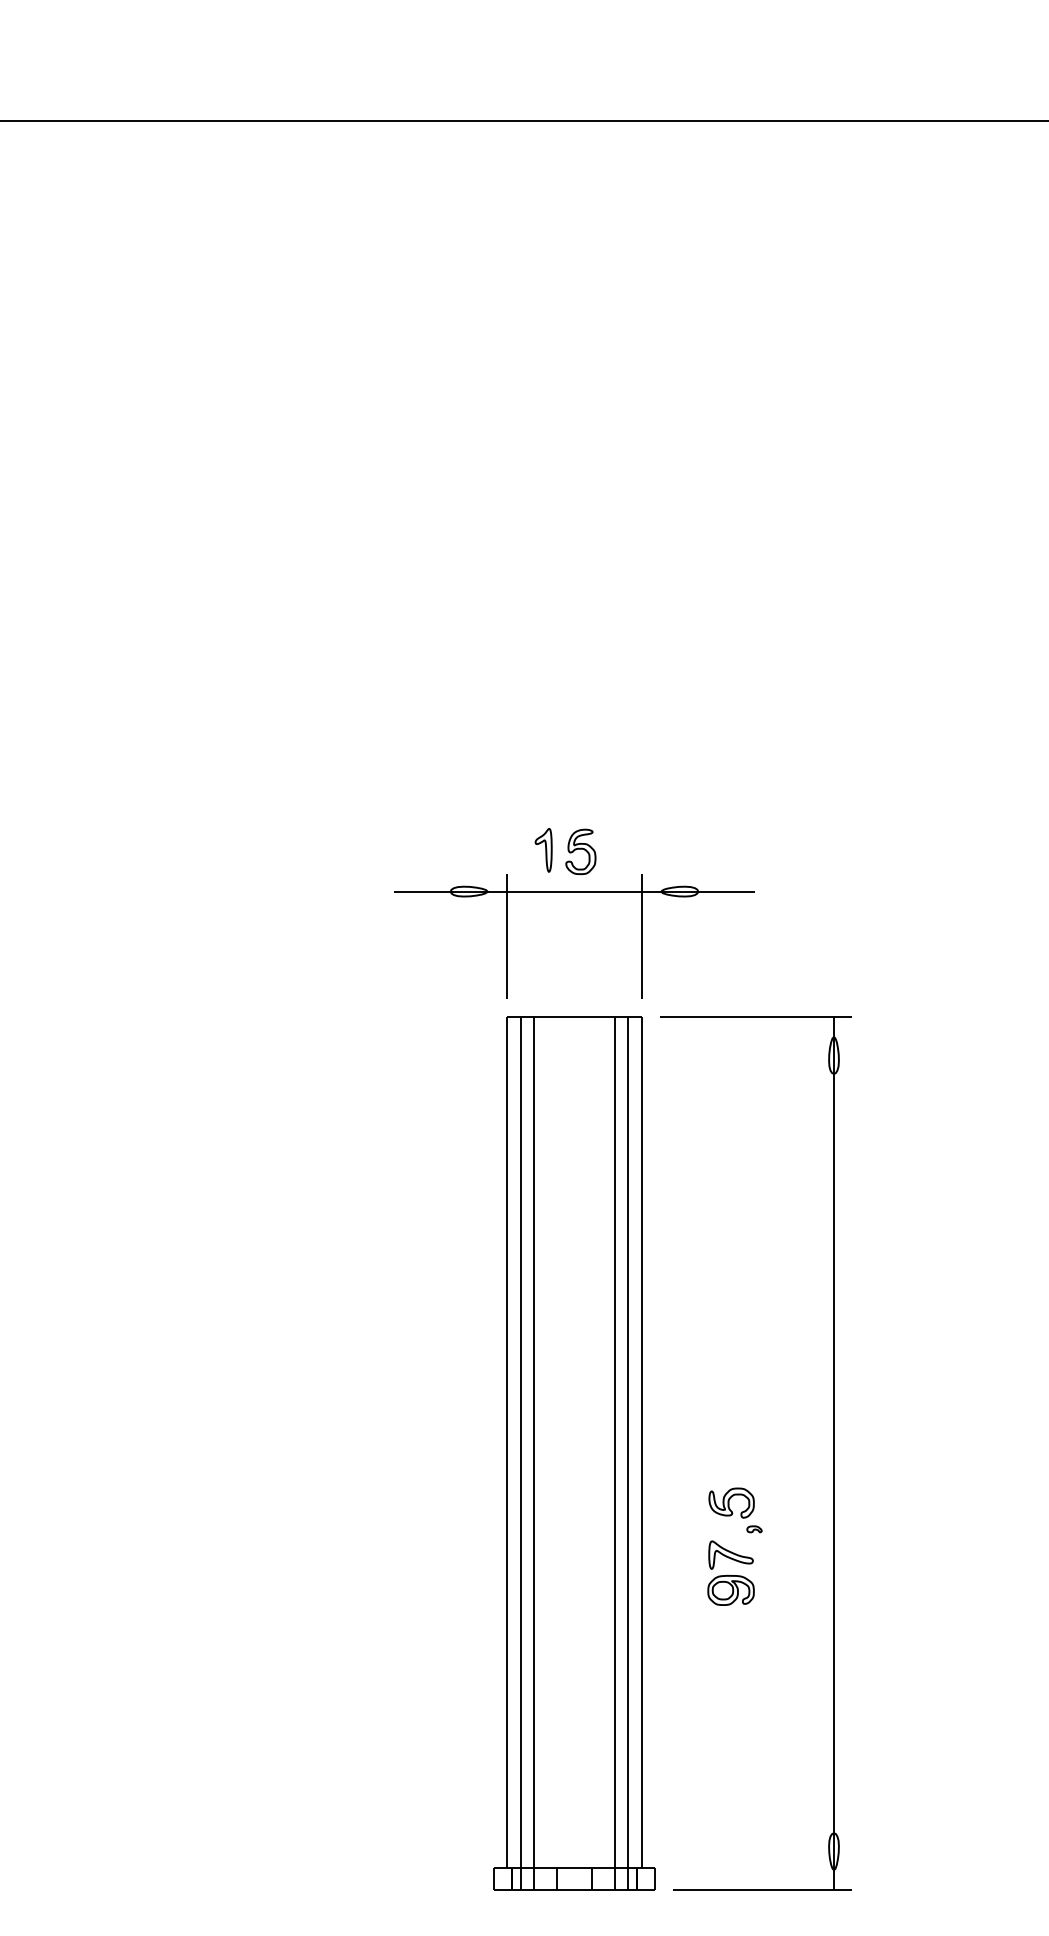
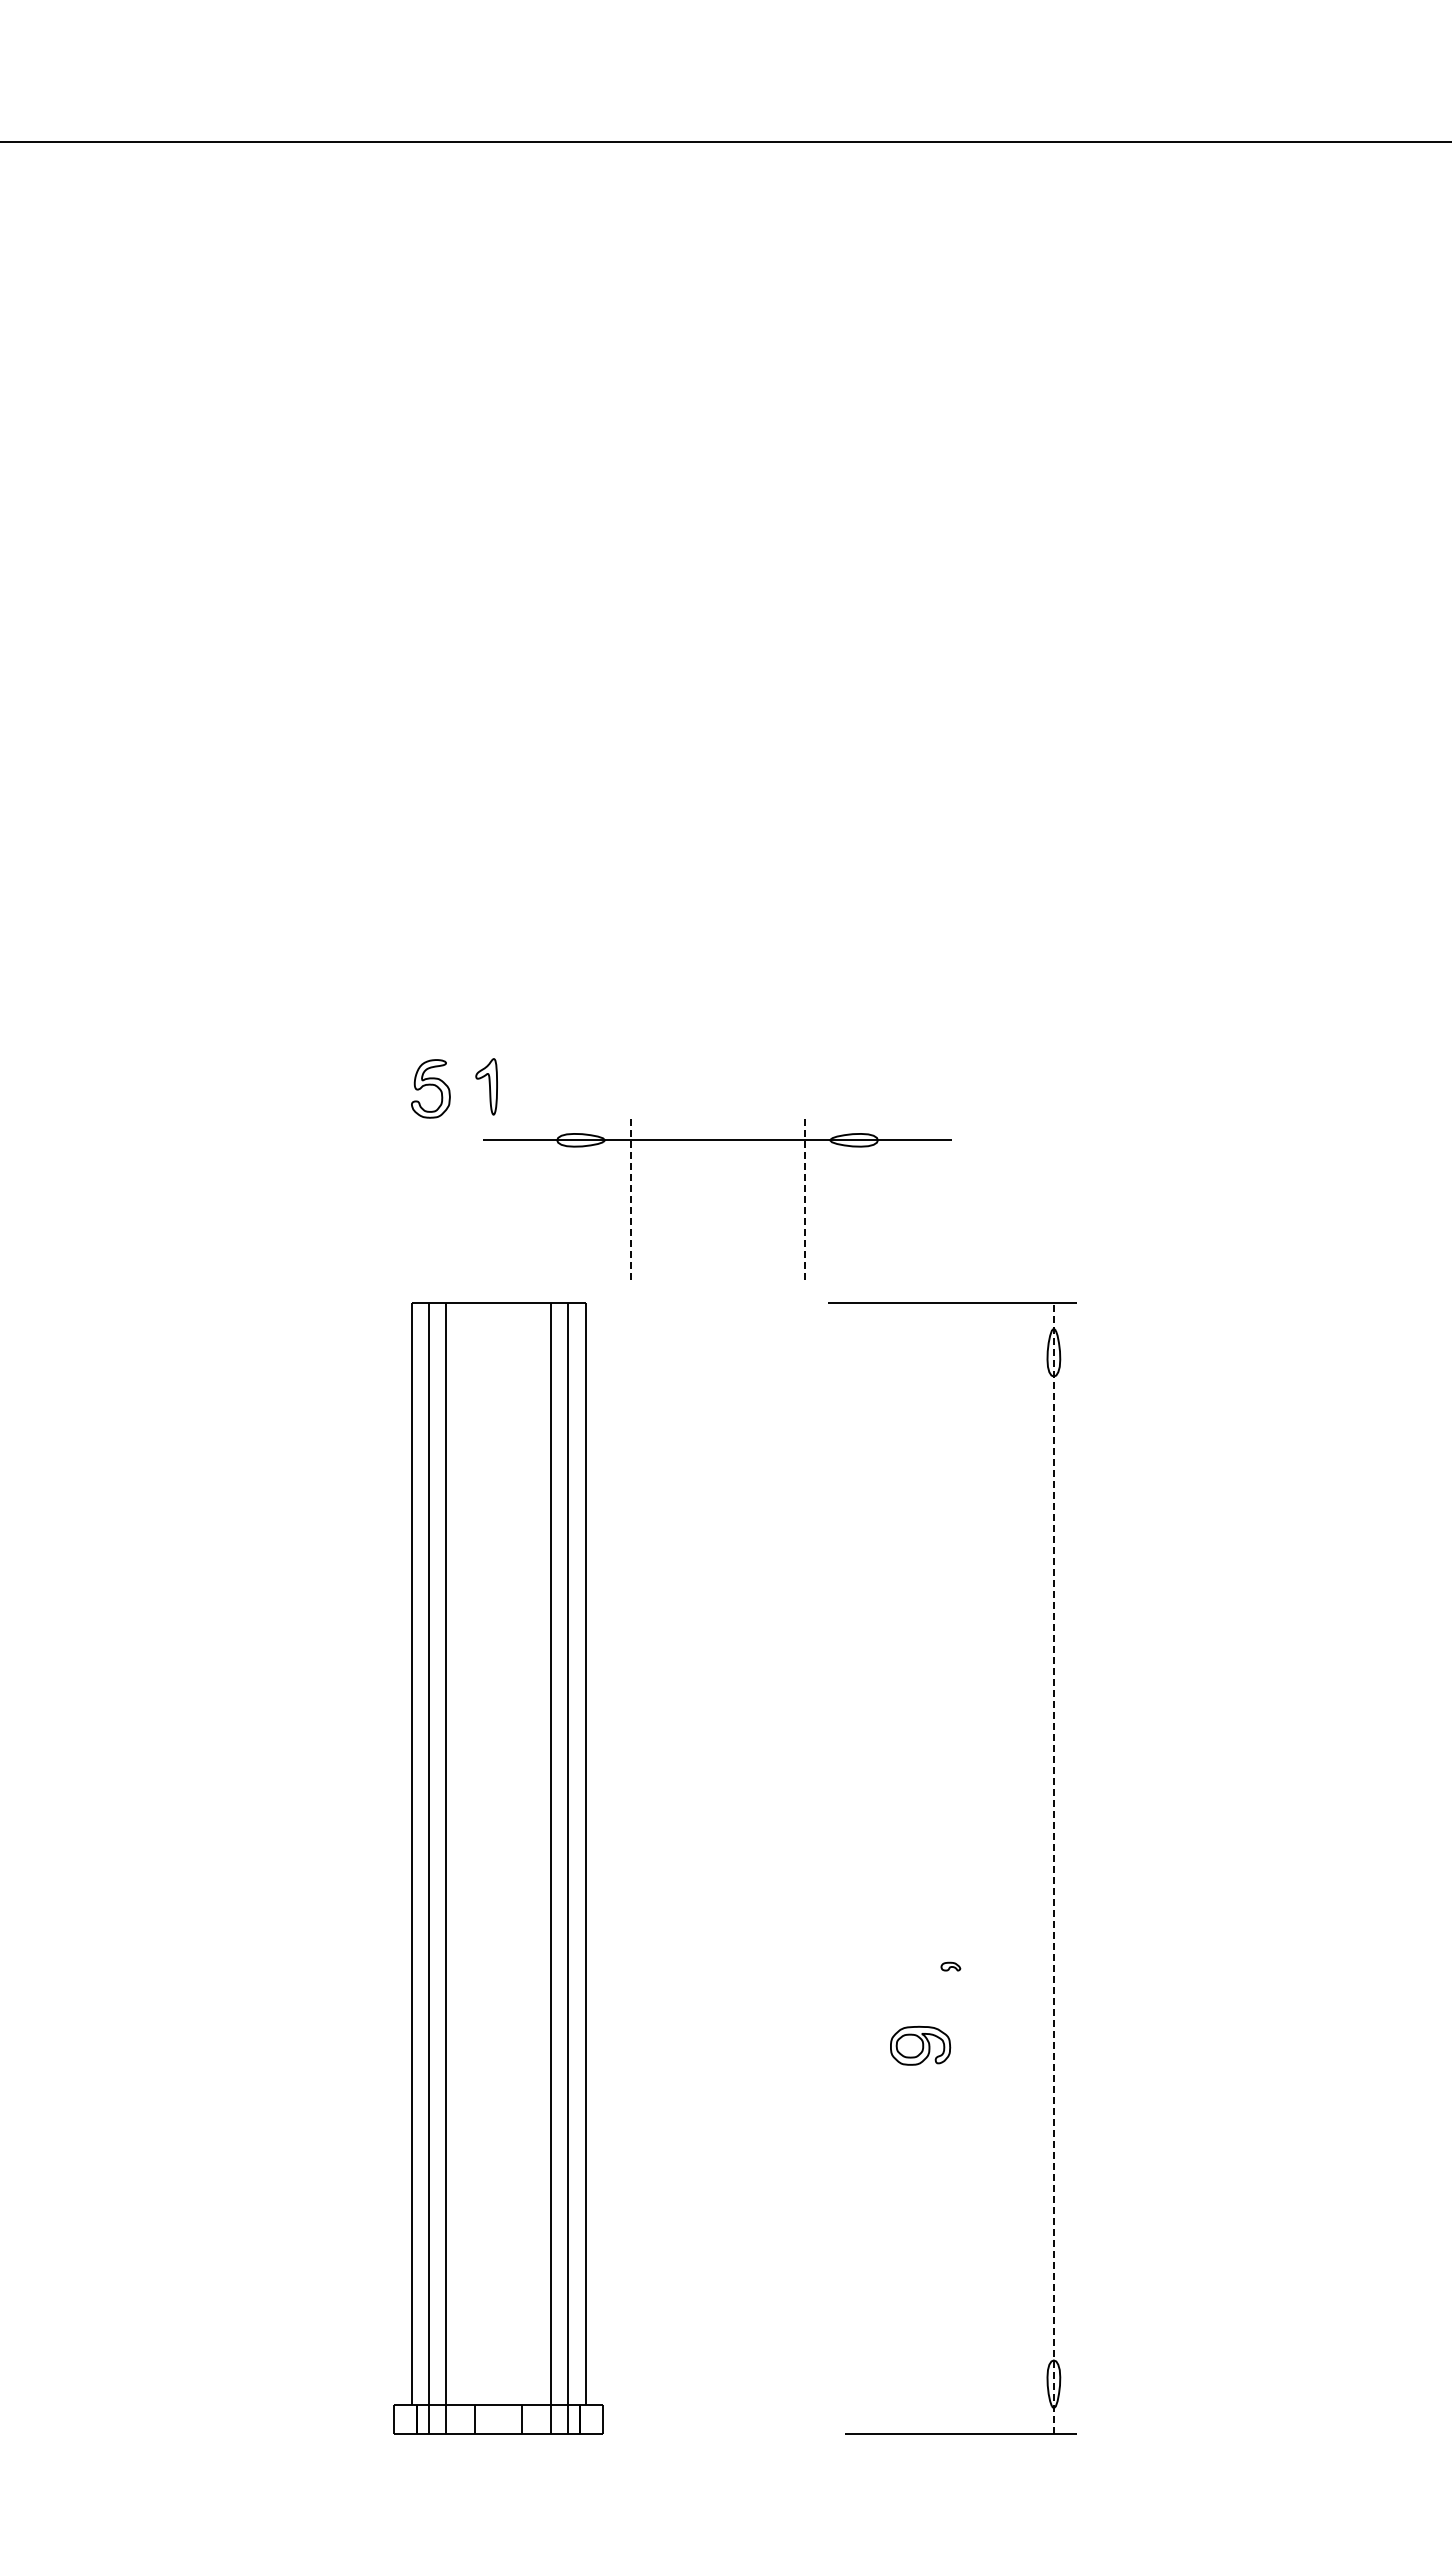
part: (543, 850) -> (486, 1086), moved
part: (580, 851) -> (430, 1088), moved
line: (507, 936) -> (630, 1198), solid -> dashed
line: (641, 936) -> (804, 1198), solid -> dashed
part: (574, 1453) -> (498, 1868), moved
line: (833, 1453) -> (1053, 1868), solid -> dashed
part: (731, 1502) -> (921, 1932), removed
part: (731, 1554) -> (920, 1999), removed

